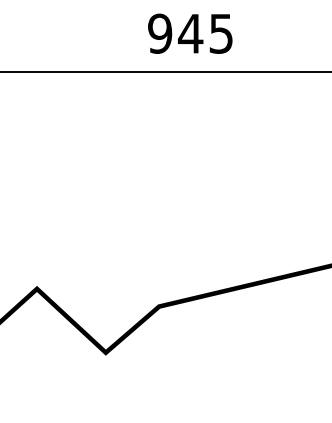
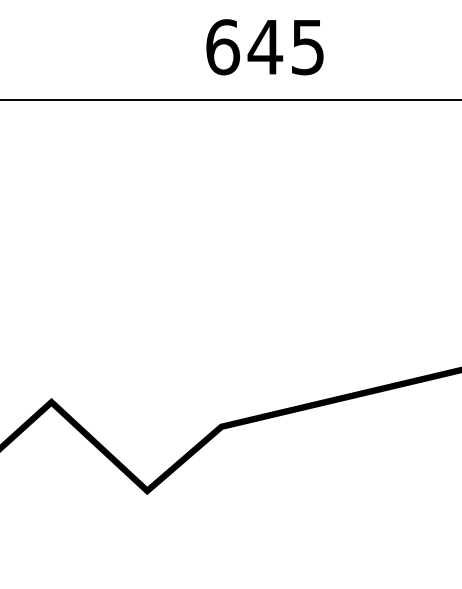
text: (160, 33) -> (223, 46), 945 -> 645

